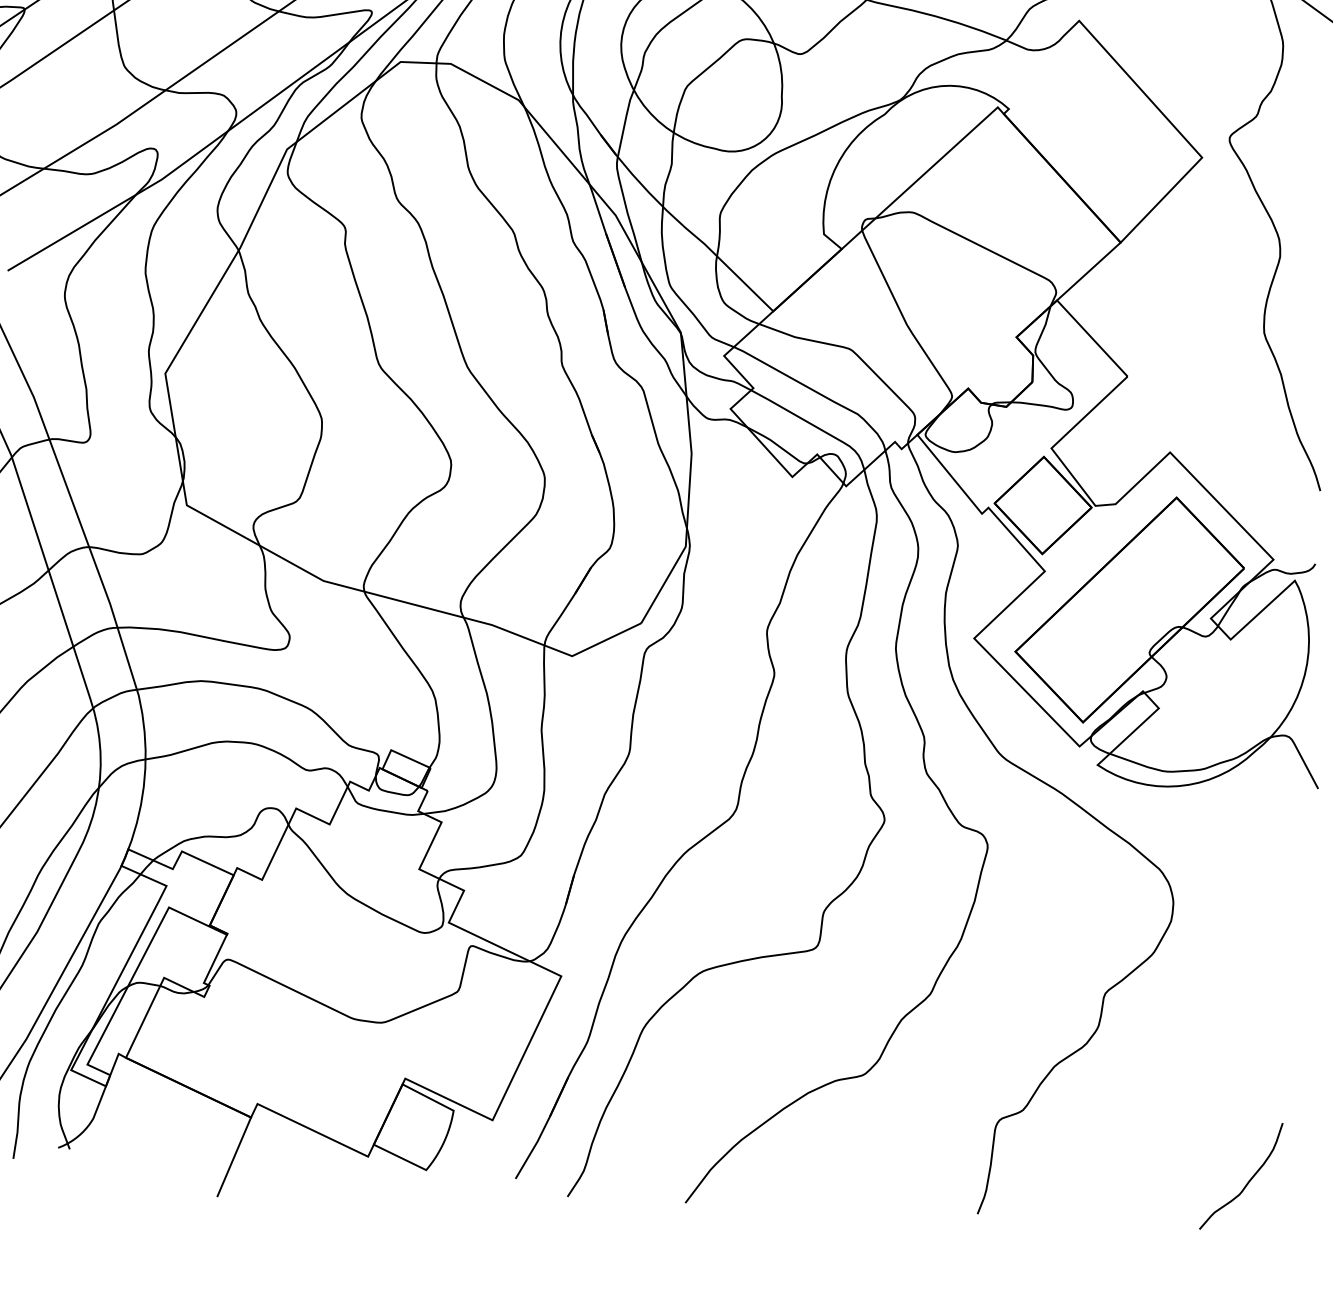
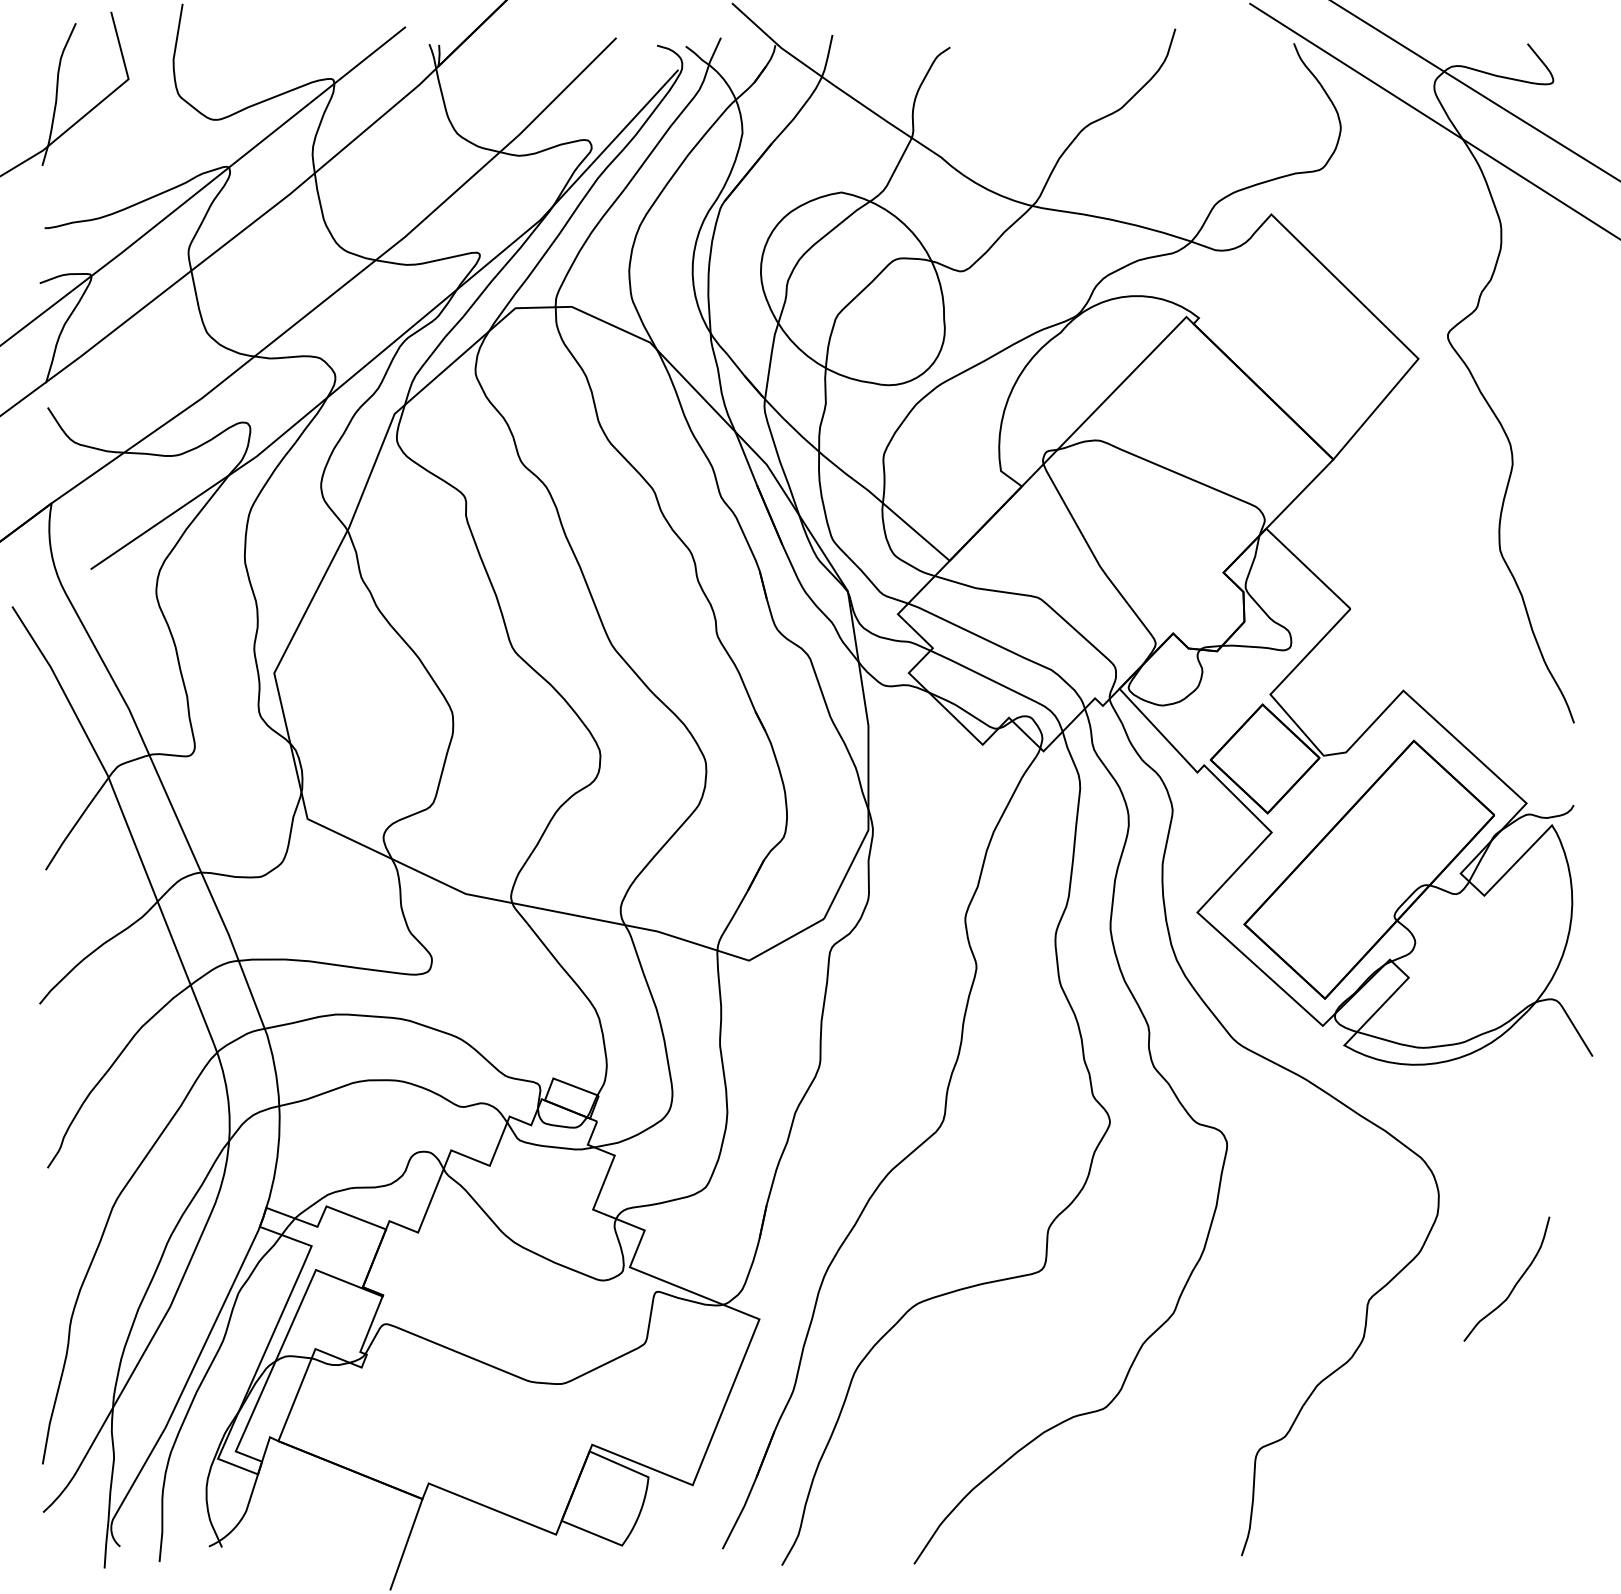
curve: (1248, 1180) -> (1515, 1283), moved

